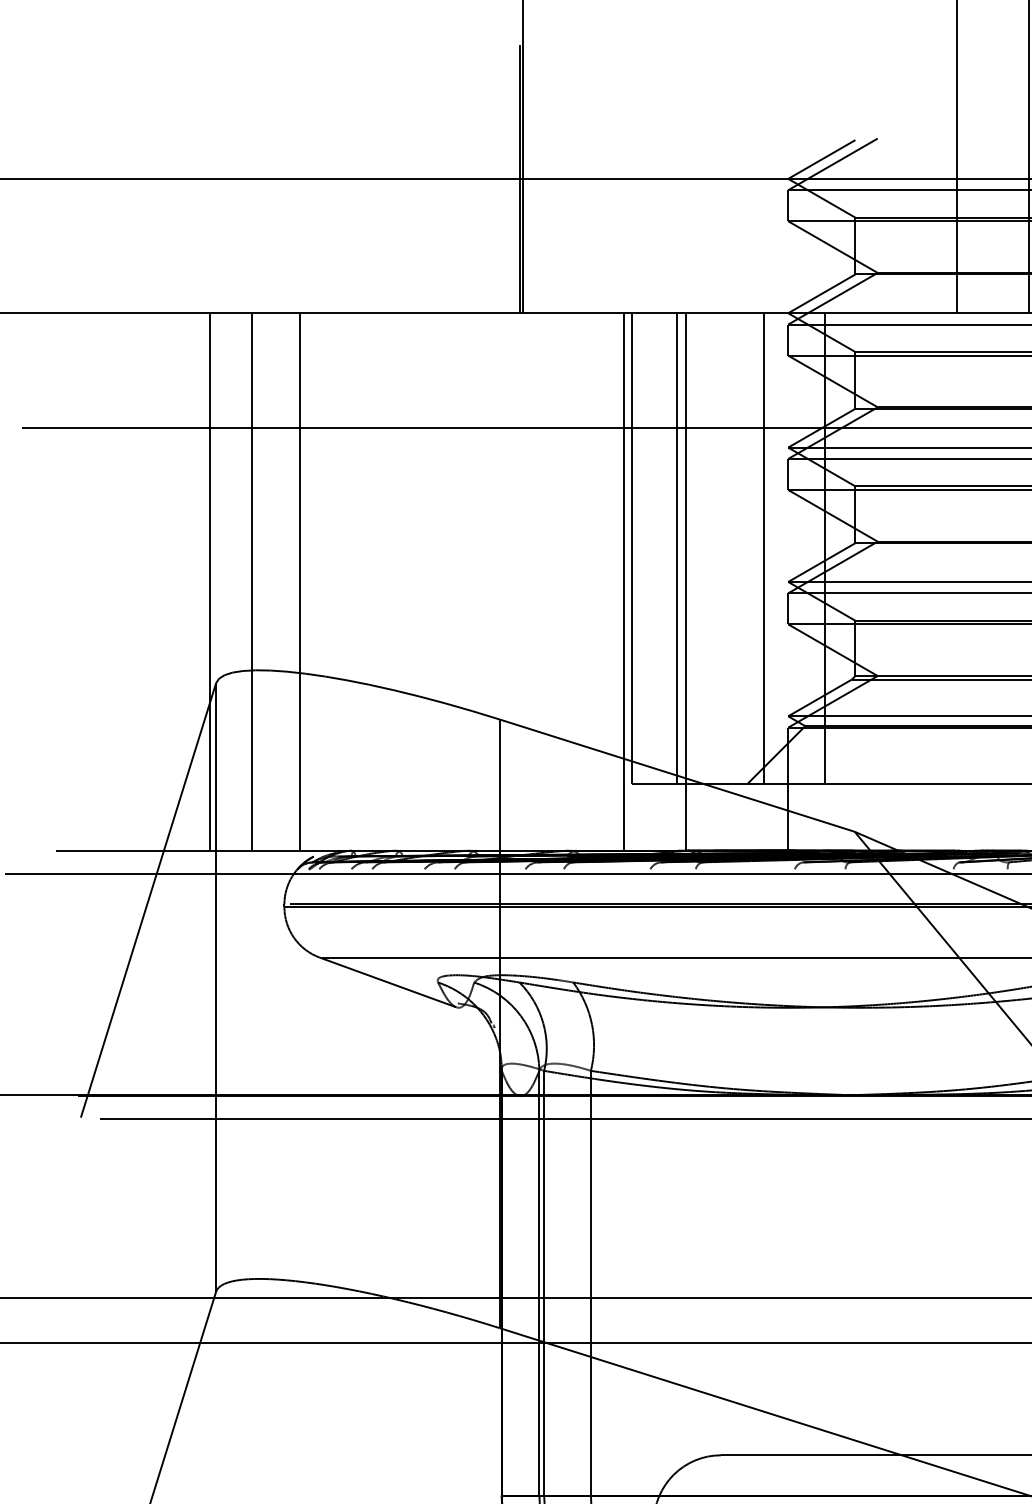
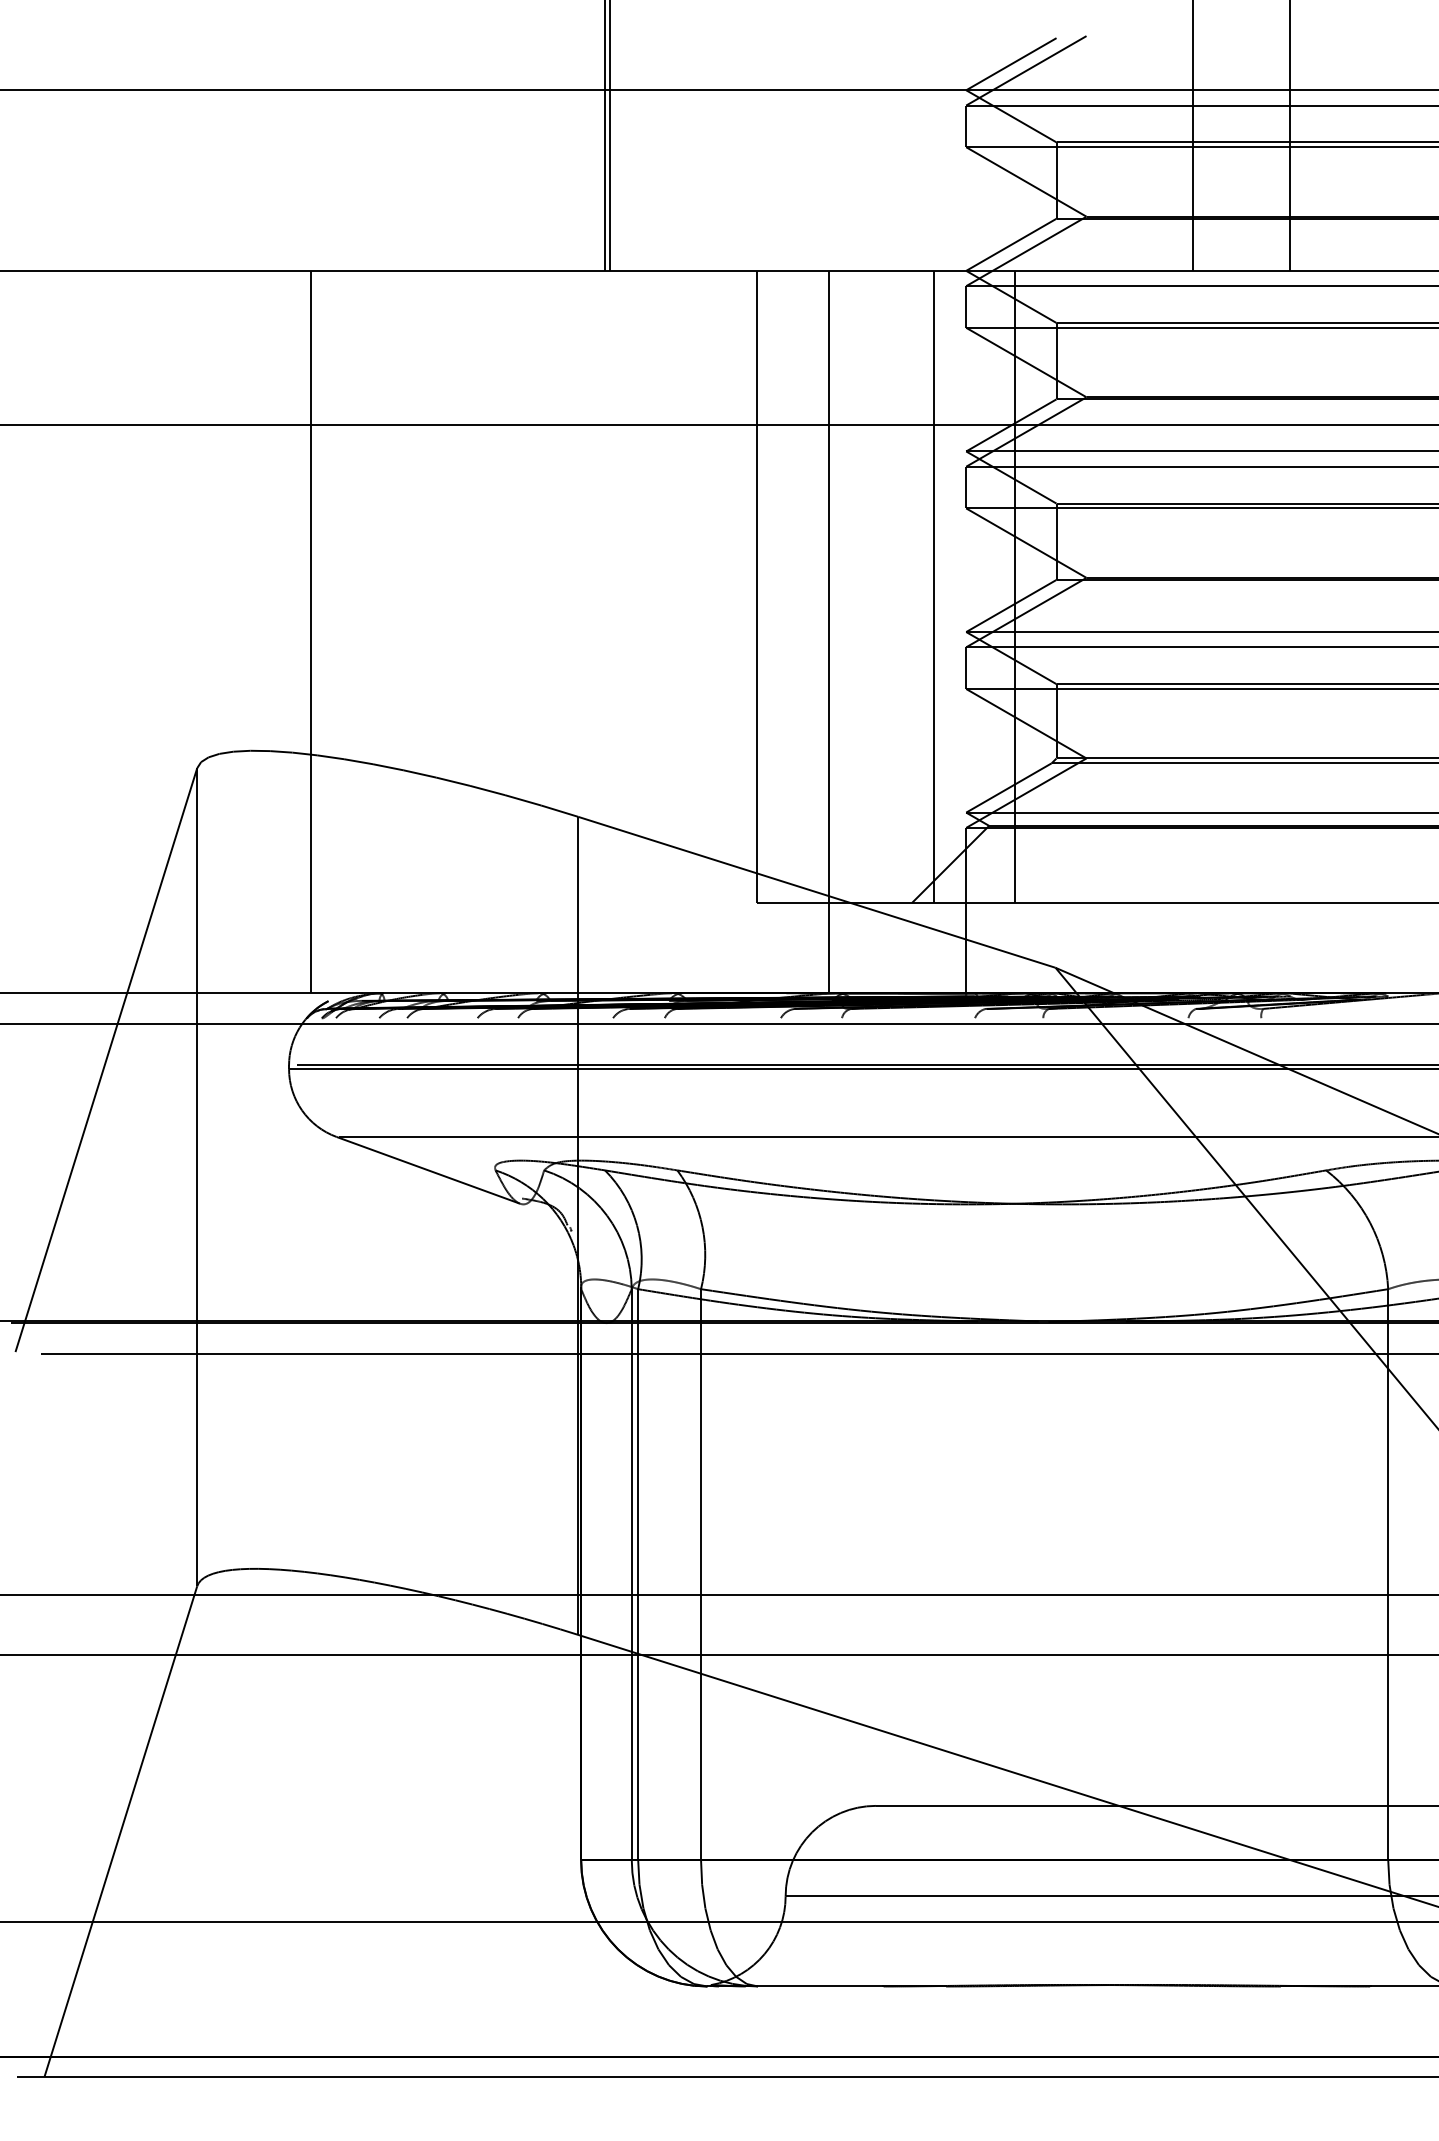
line: (676, 548) -> (816, 586), removed
line: (210, 581) -> (189, 631), removed
line: (252, 581) -> (246, 631), removed
line: (624, 581) -> (746, 631), removed

